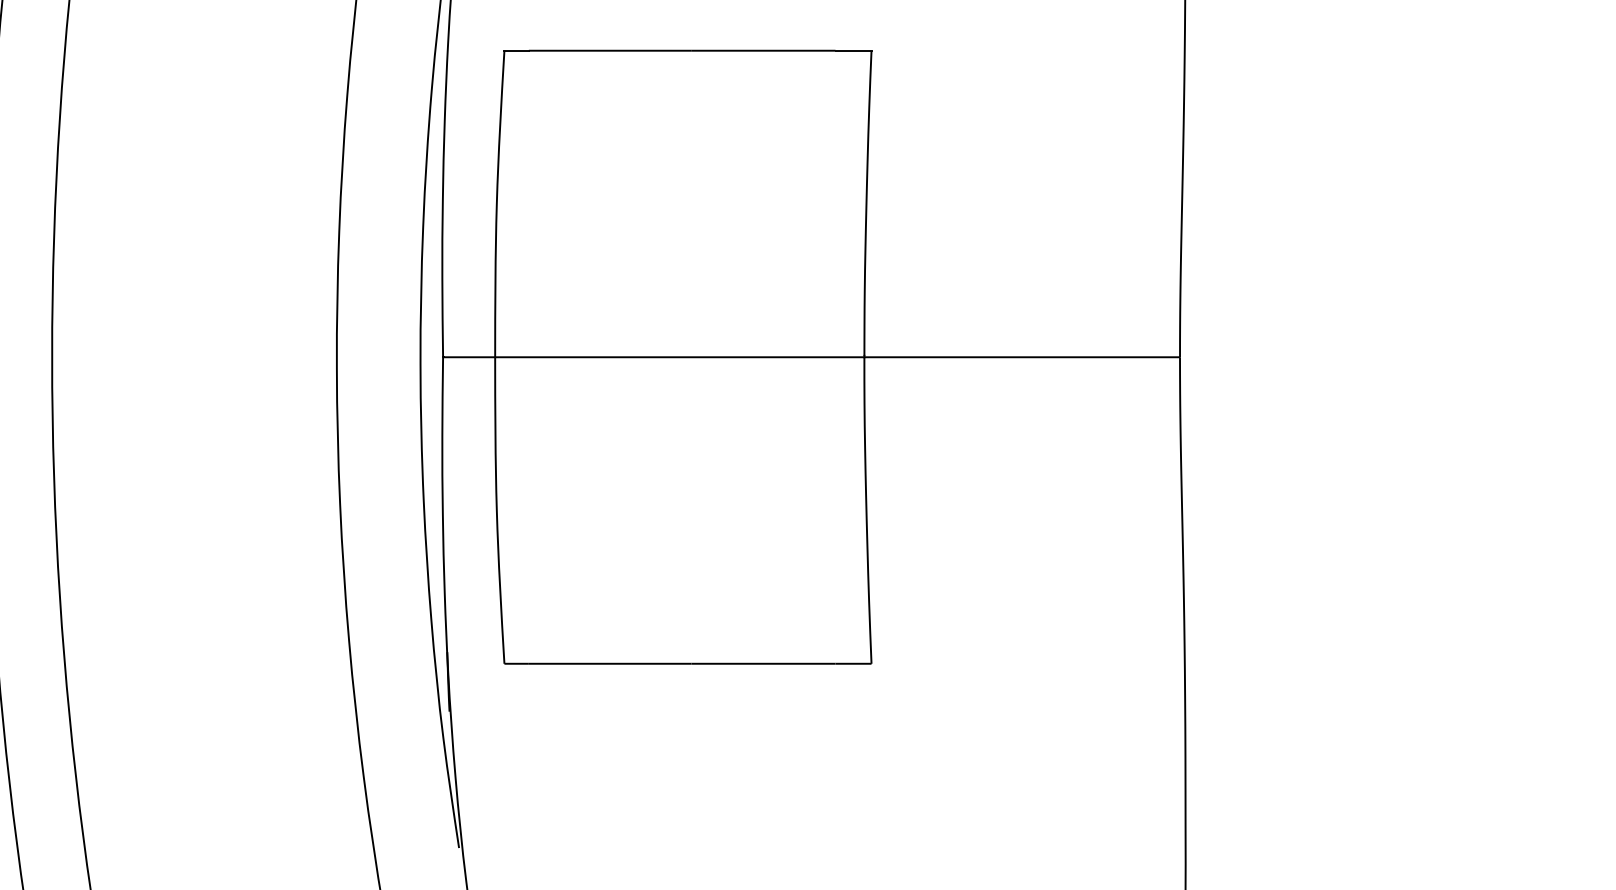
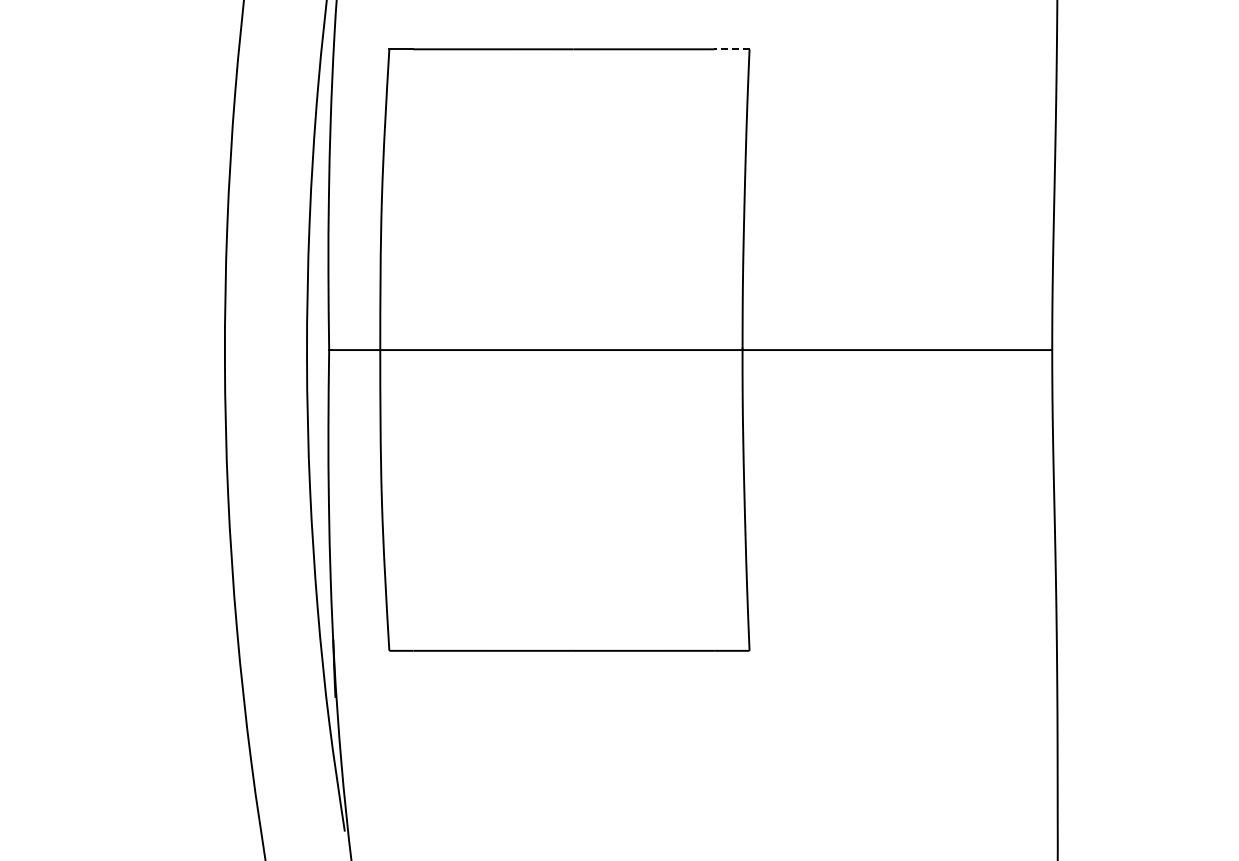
line: (853, 50) -> (731, 49), solid -> dashed

